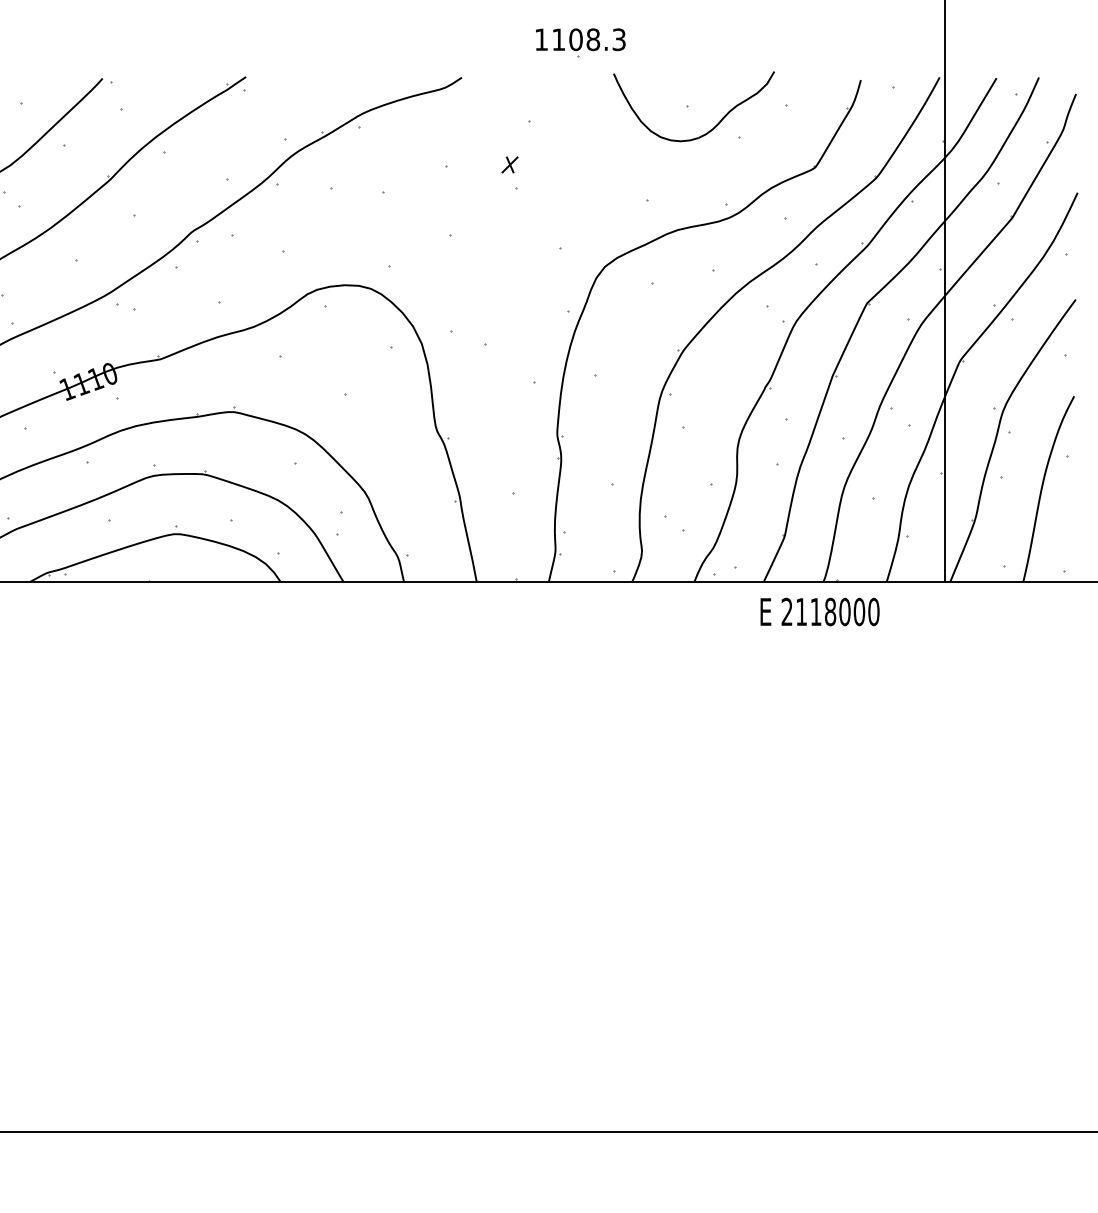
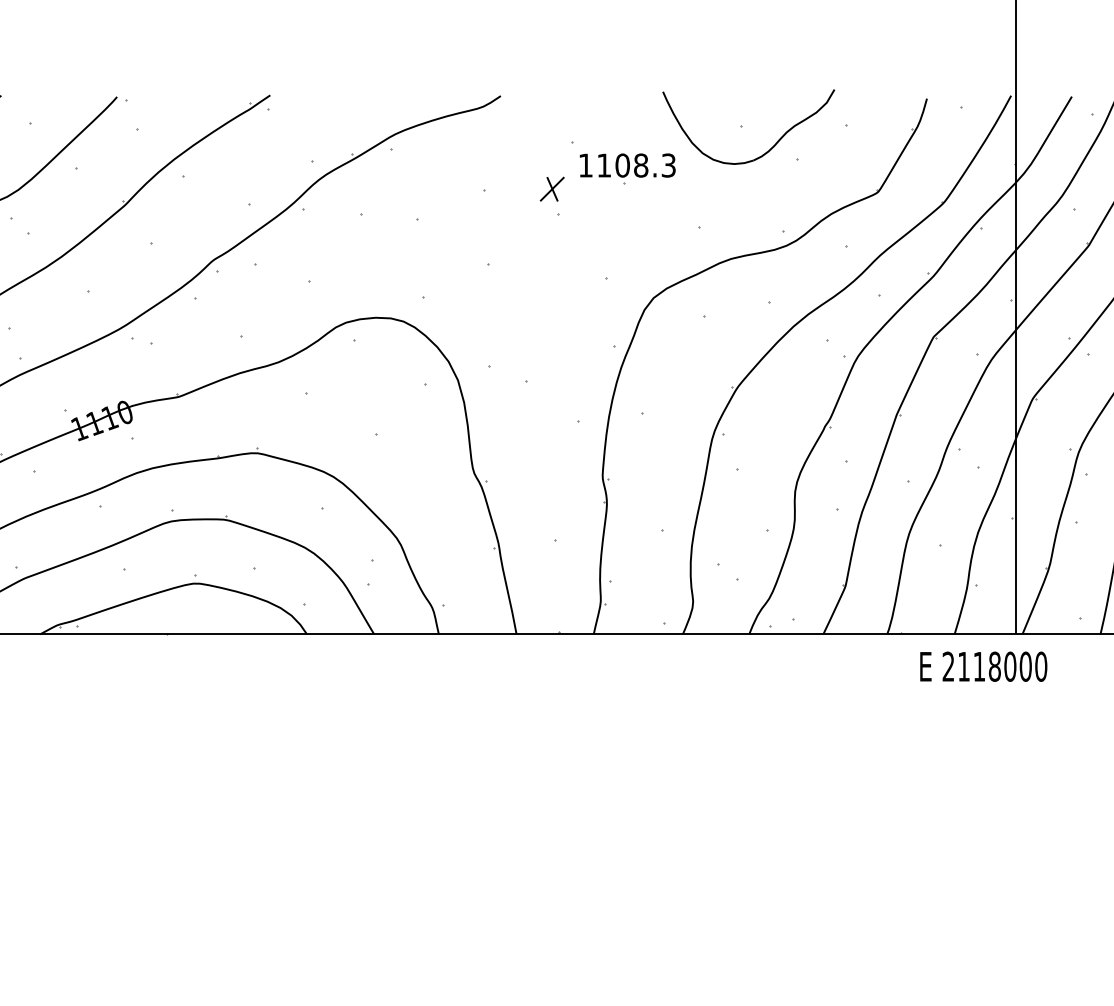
part: (580, 42) -> (627, 168), moved
part: (509, 164) -> (551, 188), size x1.43
text: (819, 611) -> (983, 666), moved

